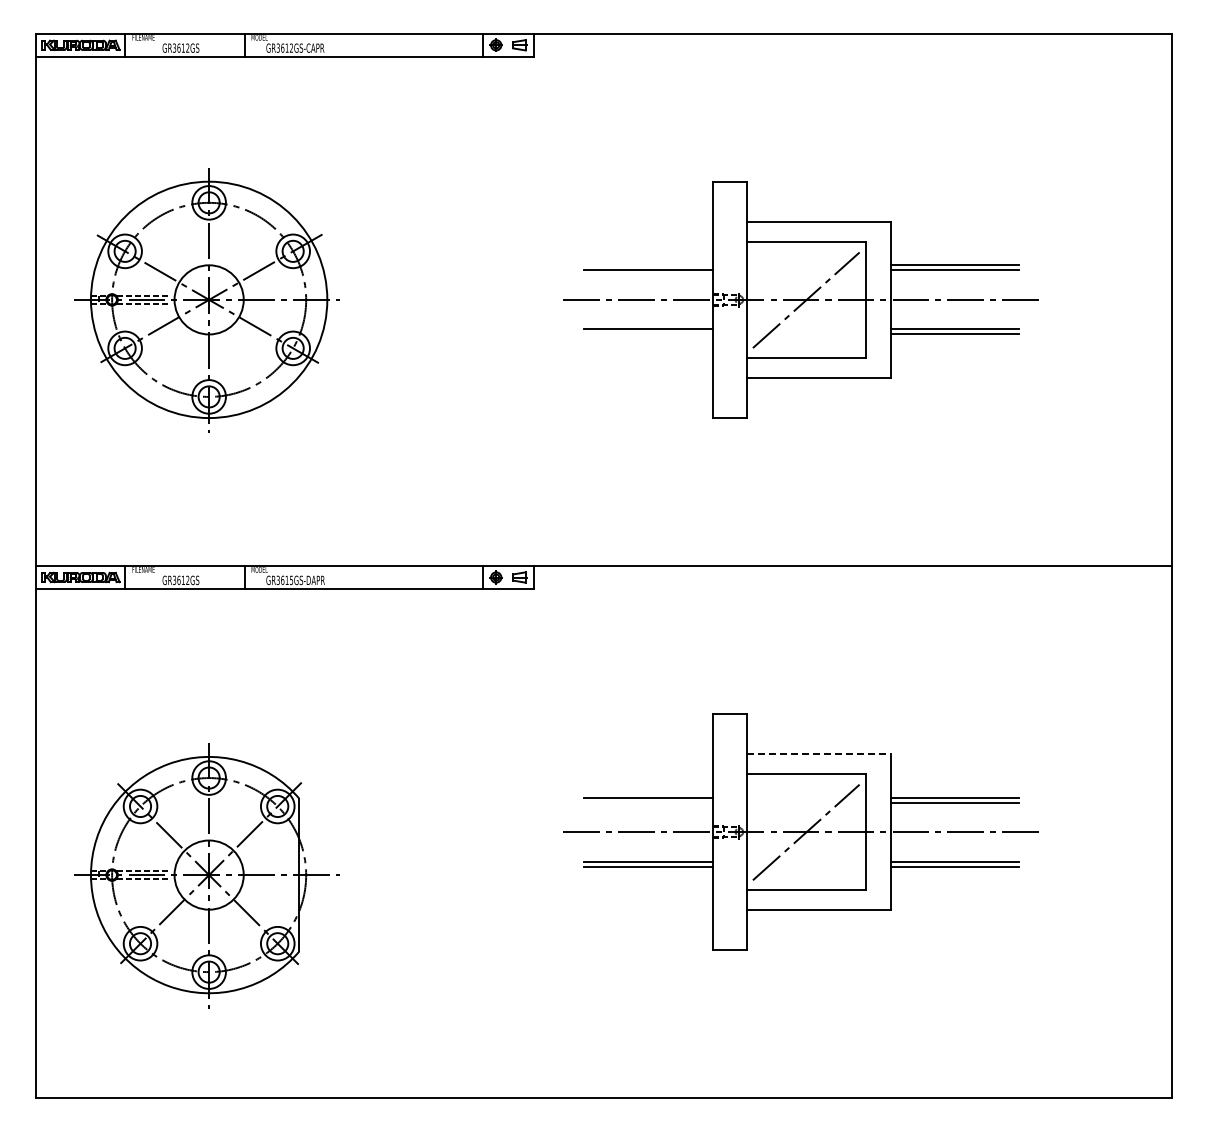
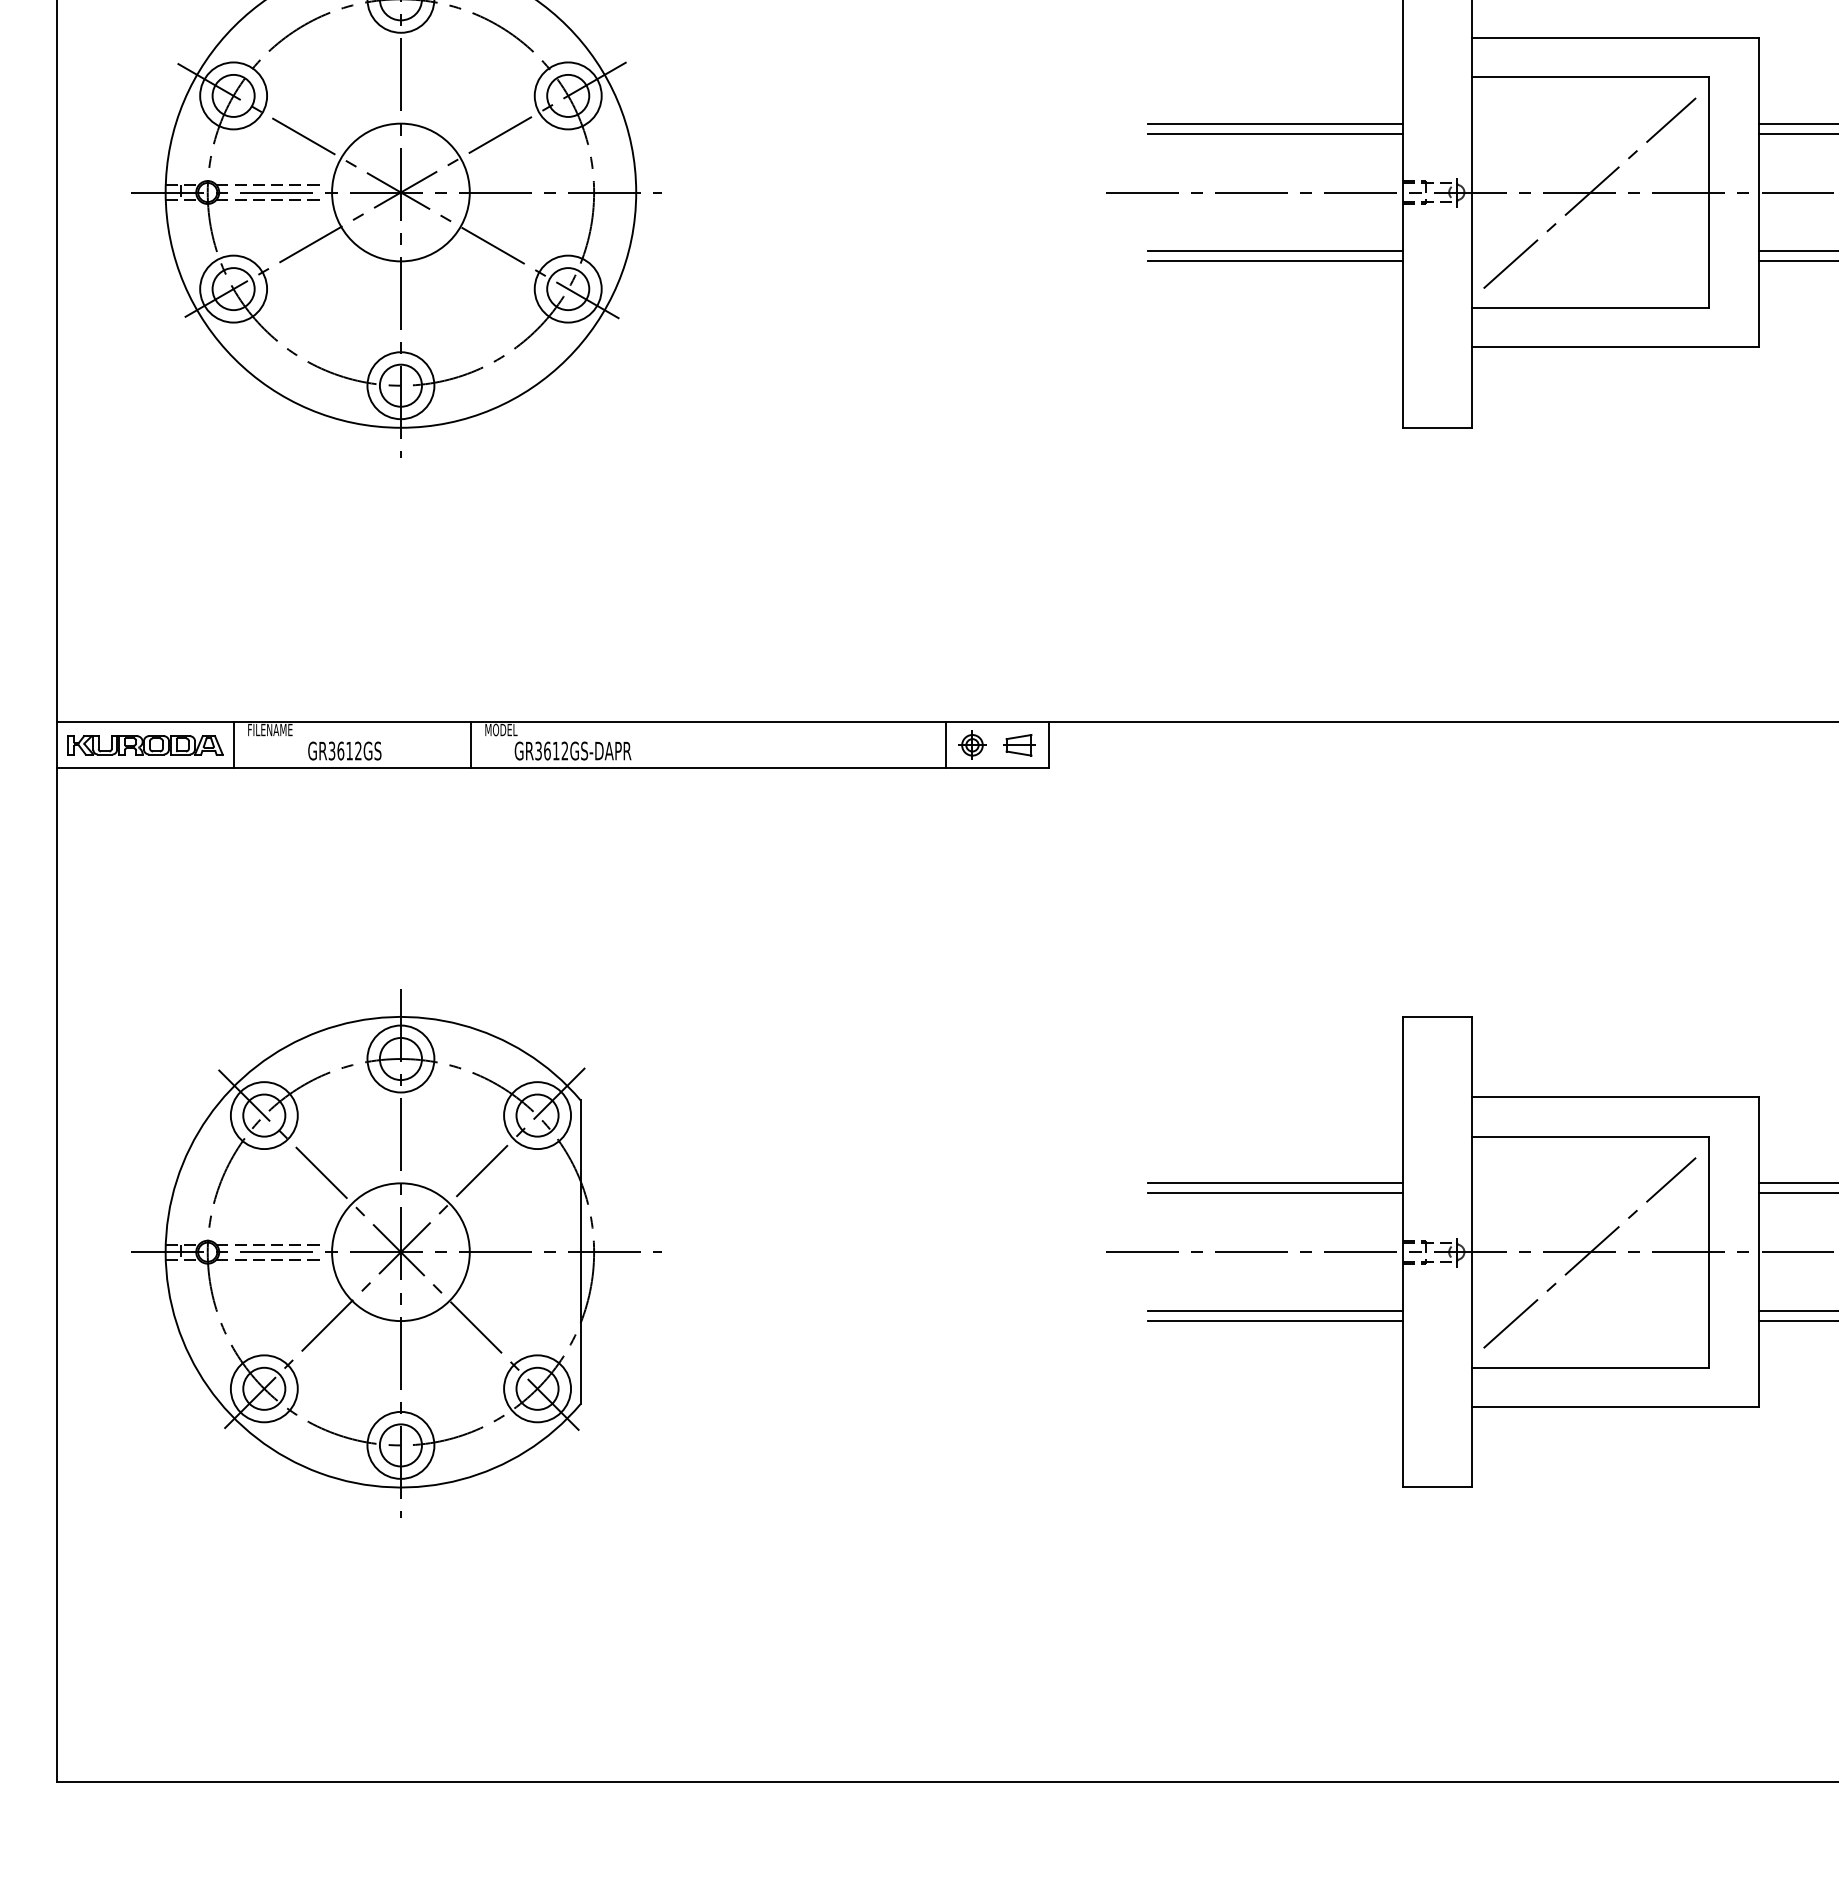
line: (648, 265) -> (1275, 124), added
line: (648, 334) -> (1275, 261), added
text: (291, 580) -> (564, 751), GR3615GS-DAPR -> GR3612GS-DAPR
line: (819, 754) -> (1616, 1097), dashed -> solid
line: (648, 802) -> (1275, 1193), added
part: (206, 875) -> (395, 1253), moved

